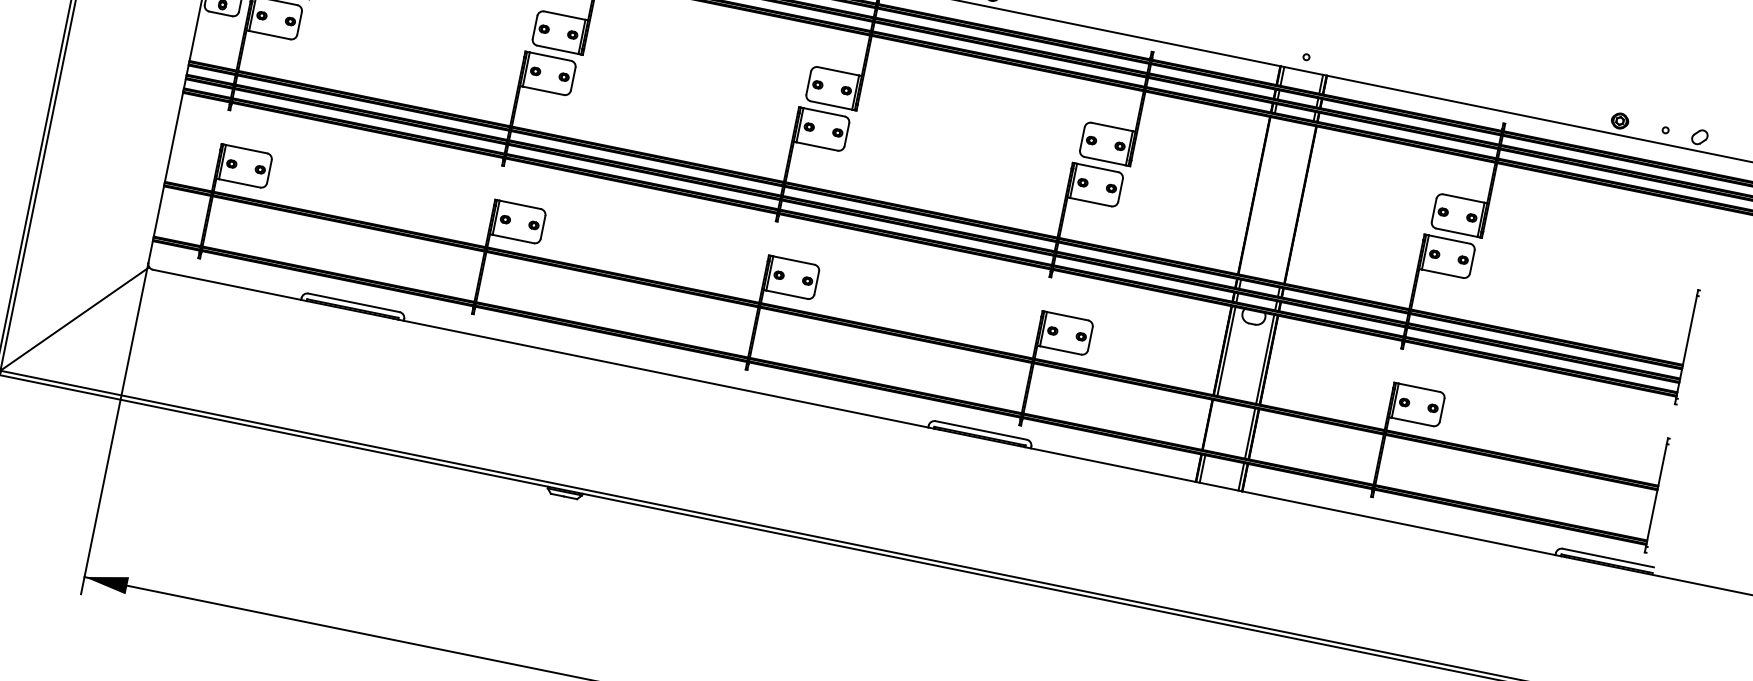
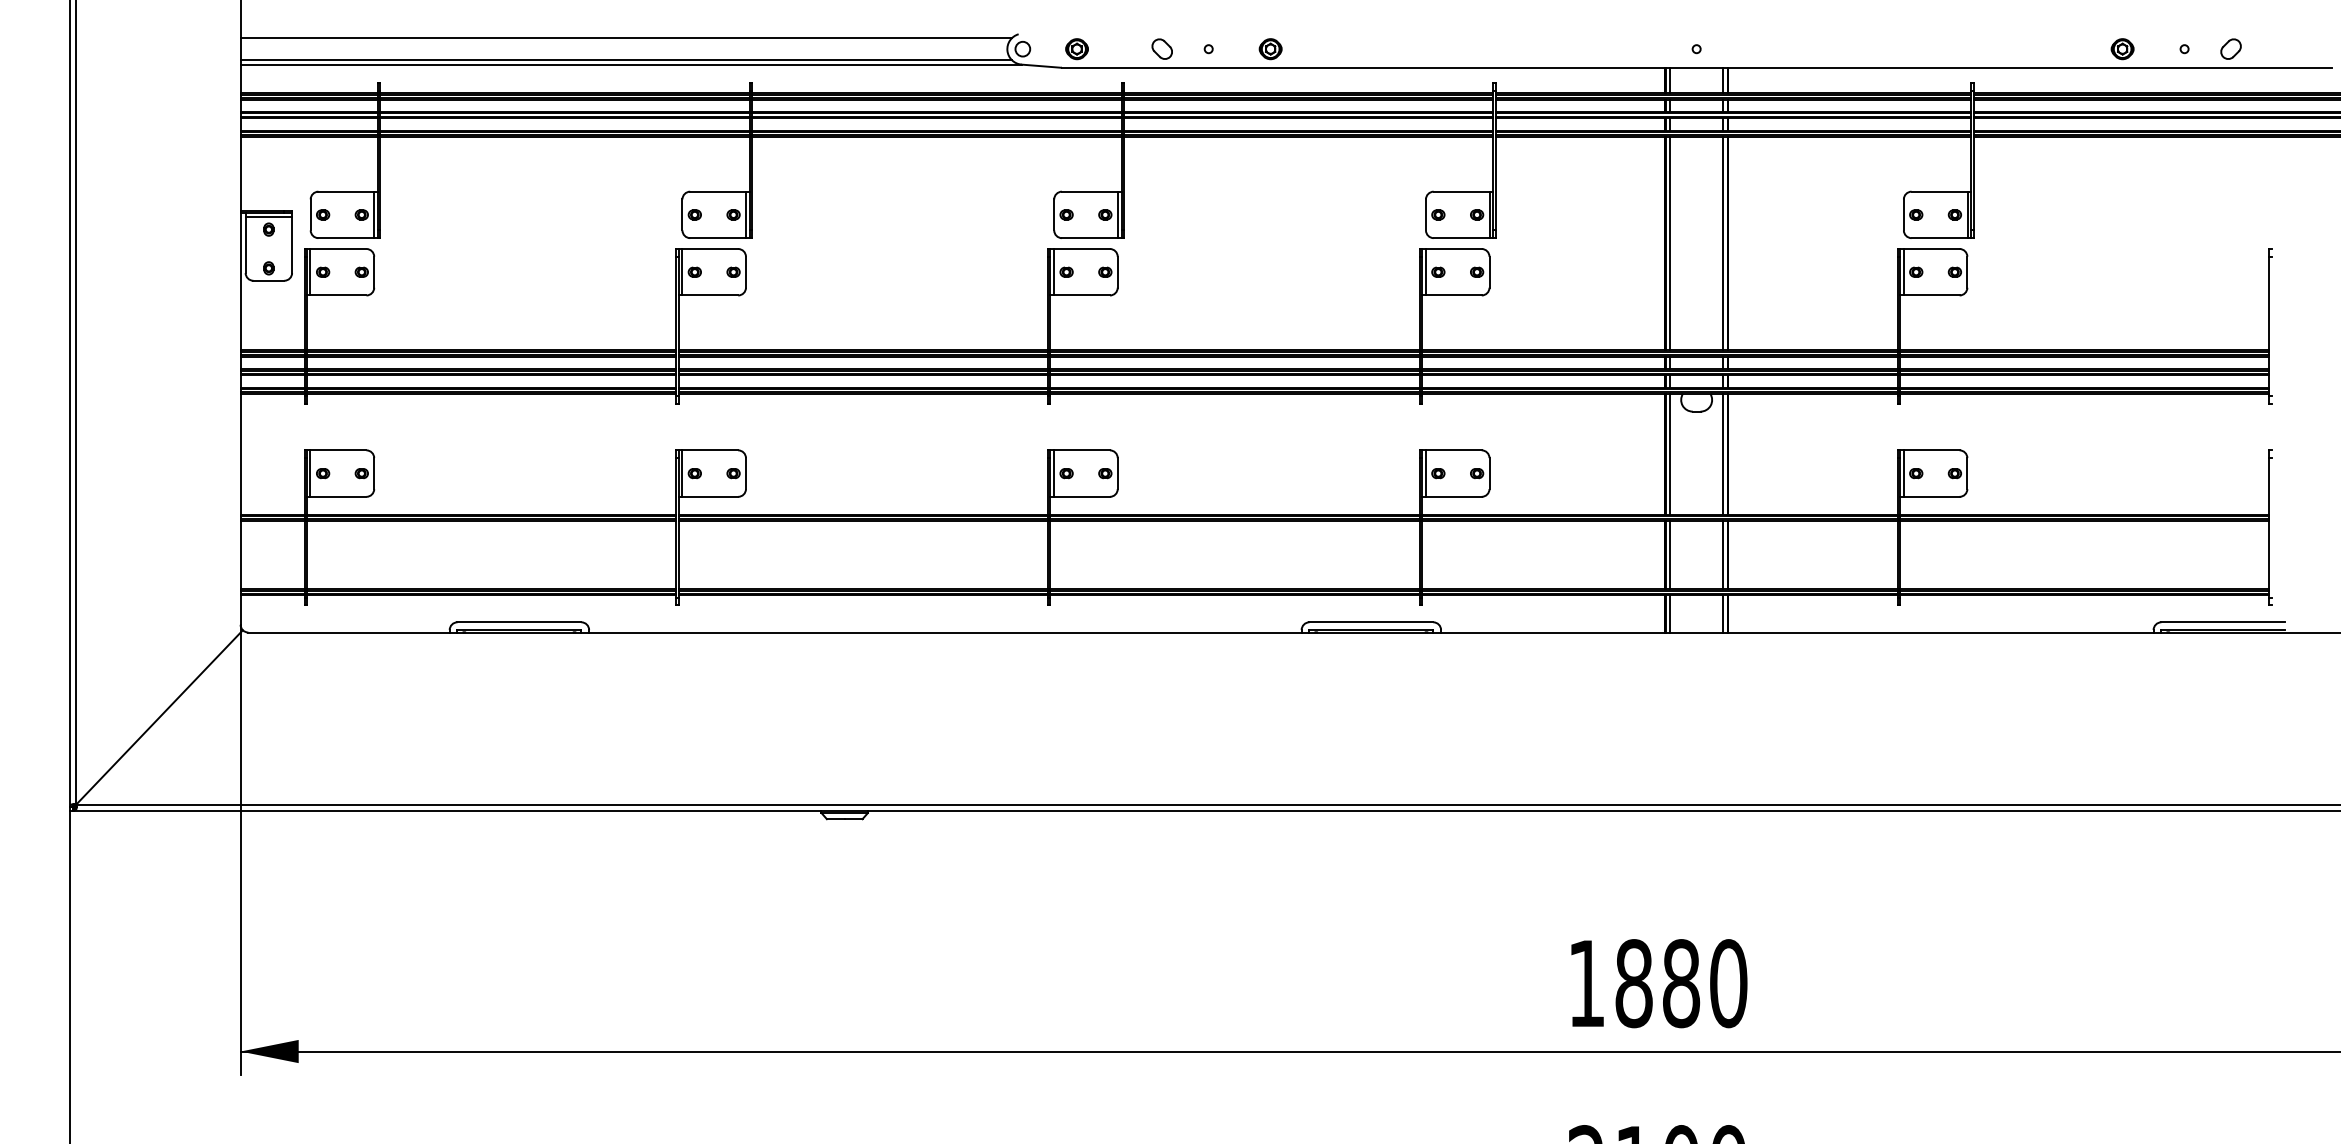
line: (1258, 196) -> (1670, 243), added
line: (1297, 204) -> (1723, 243), added
line: (1211, 425) -> (1670, 554), added

